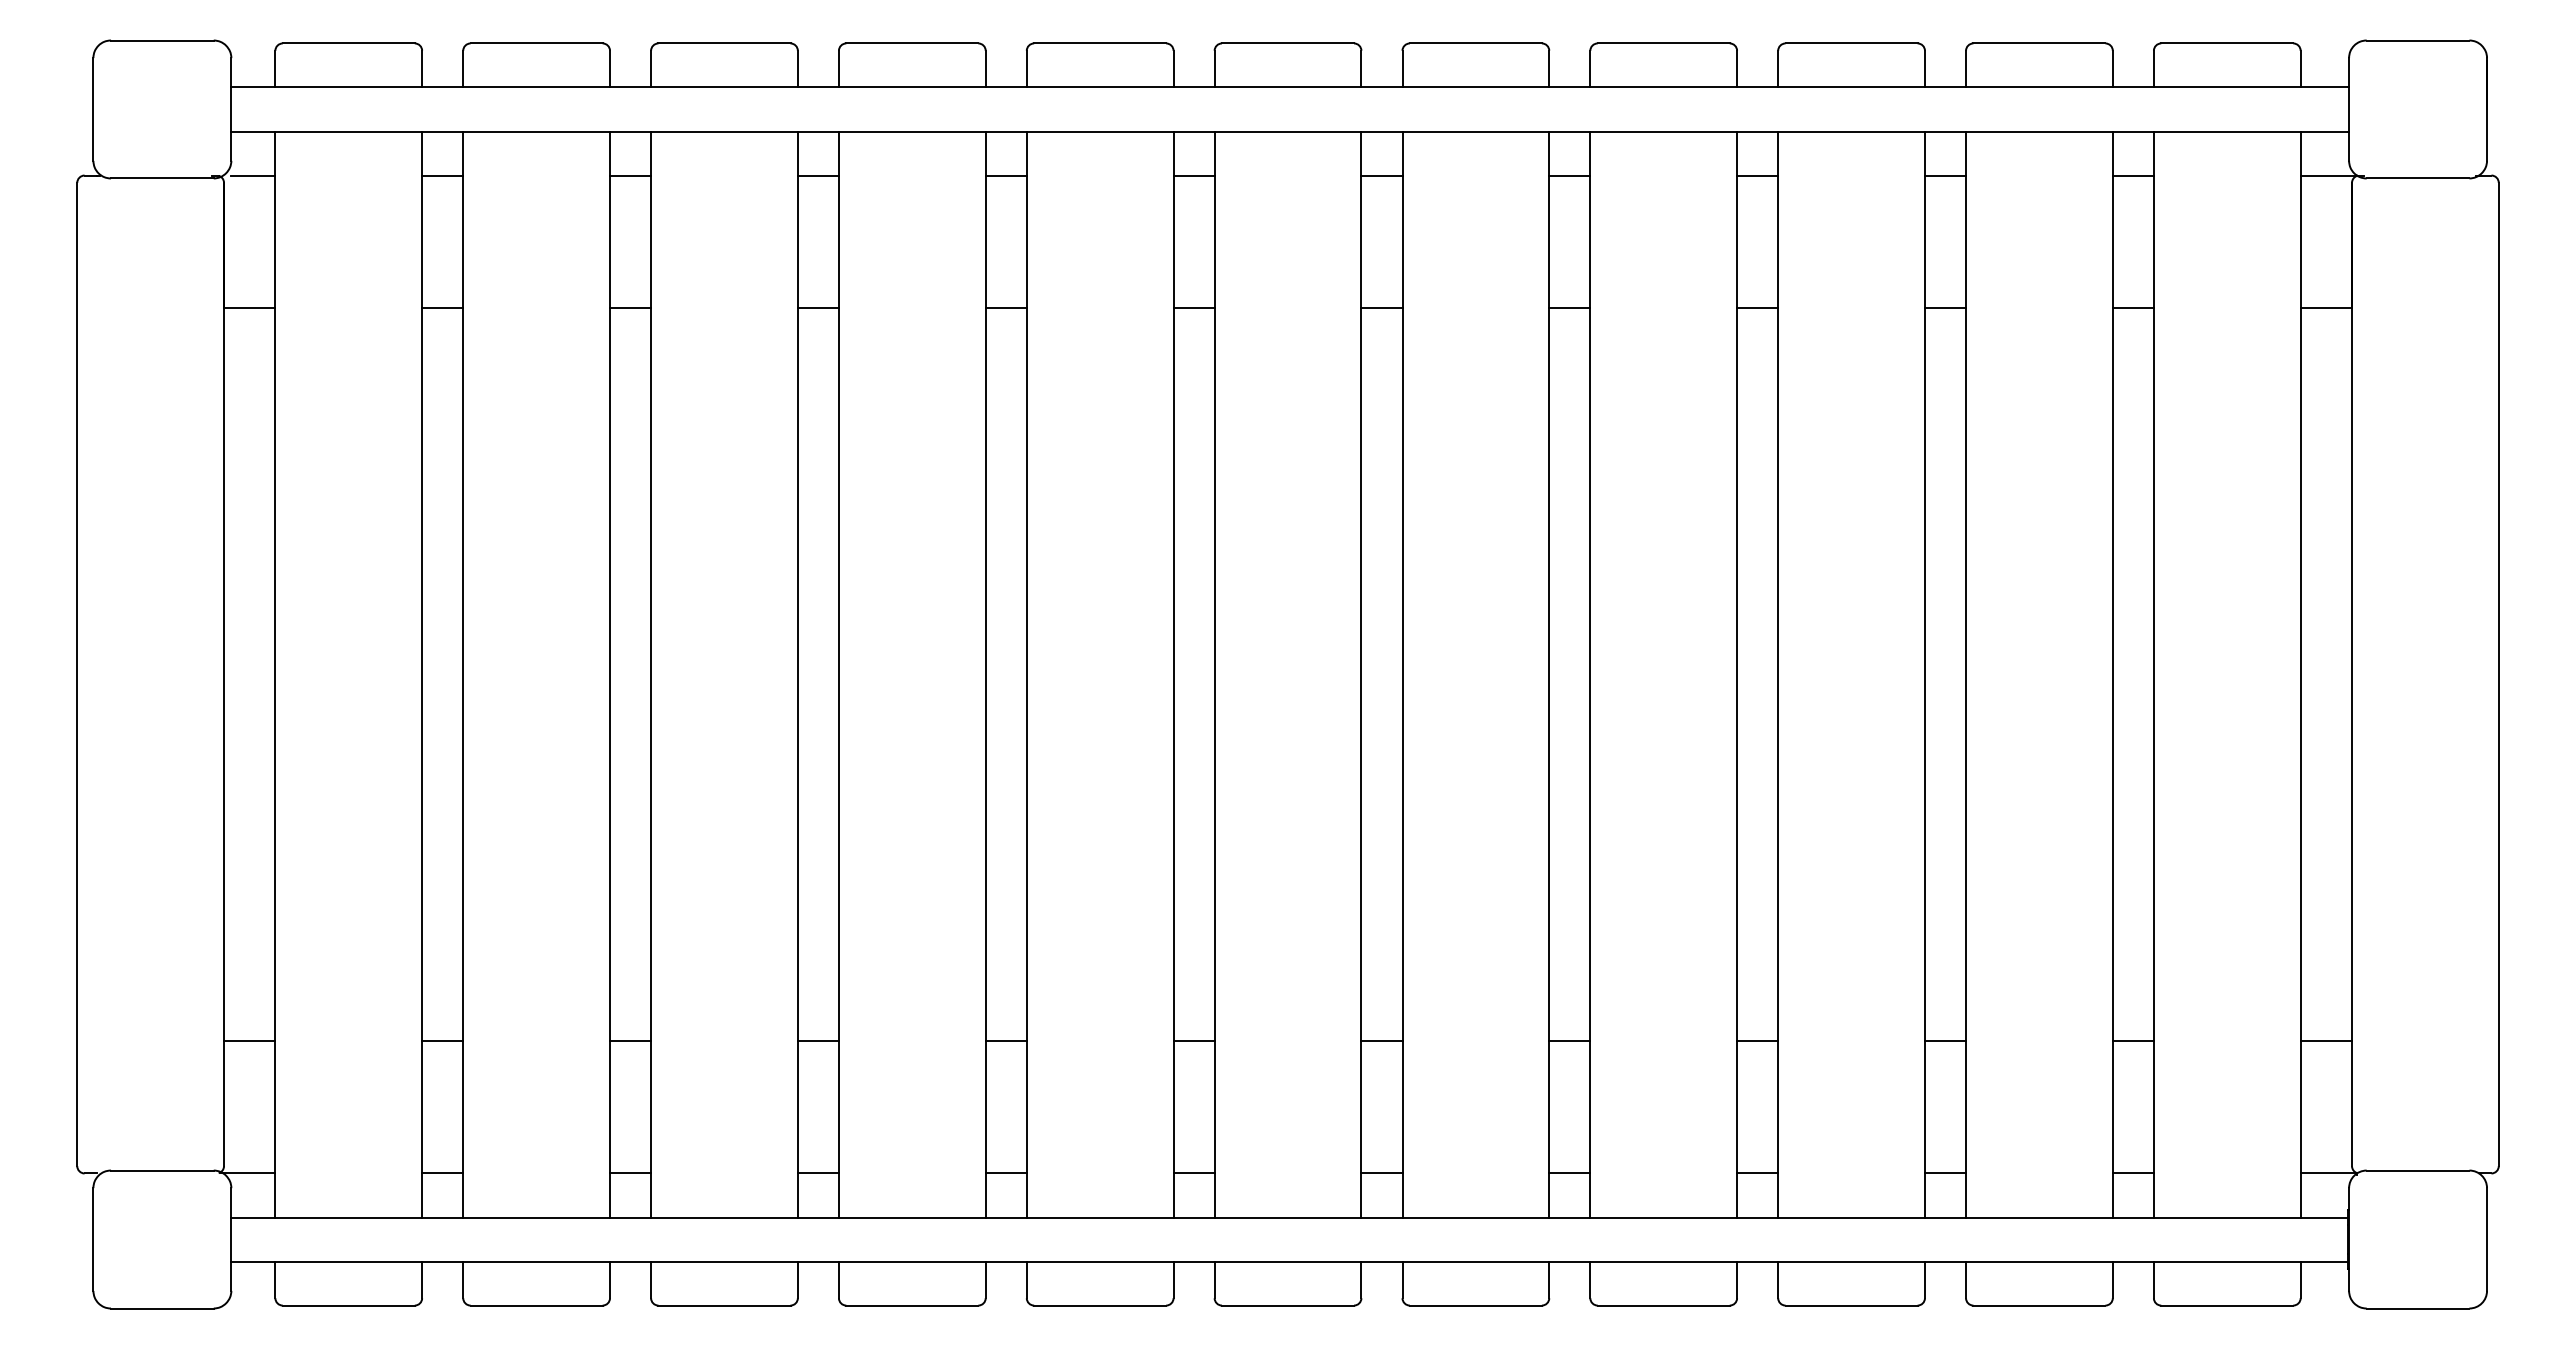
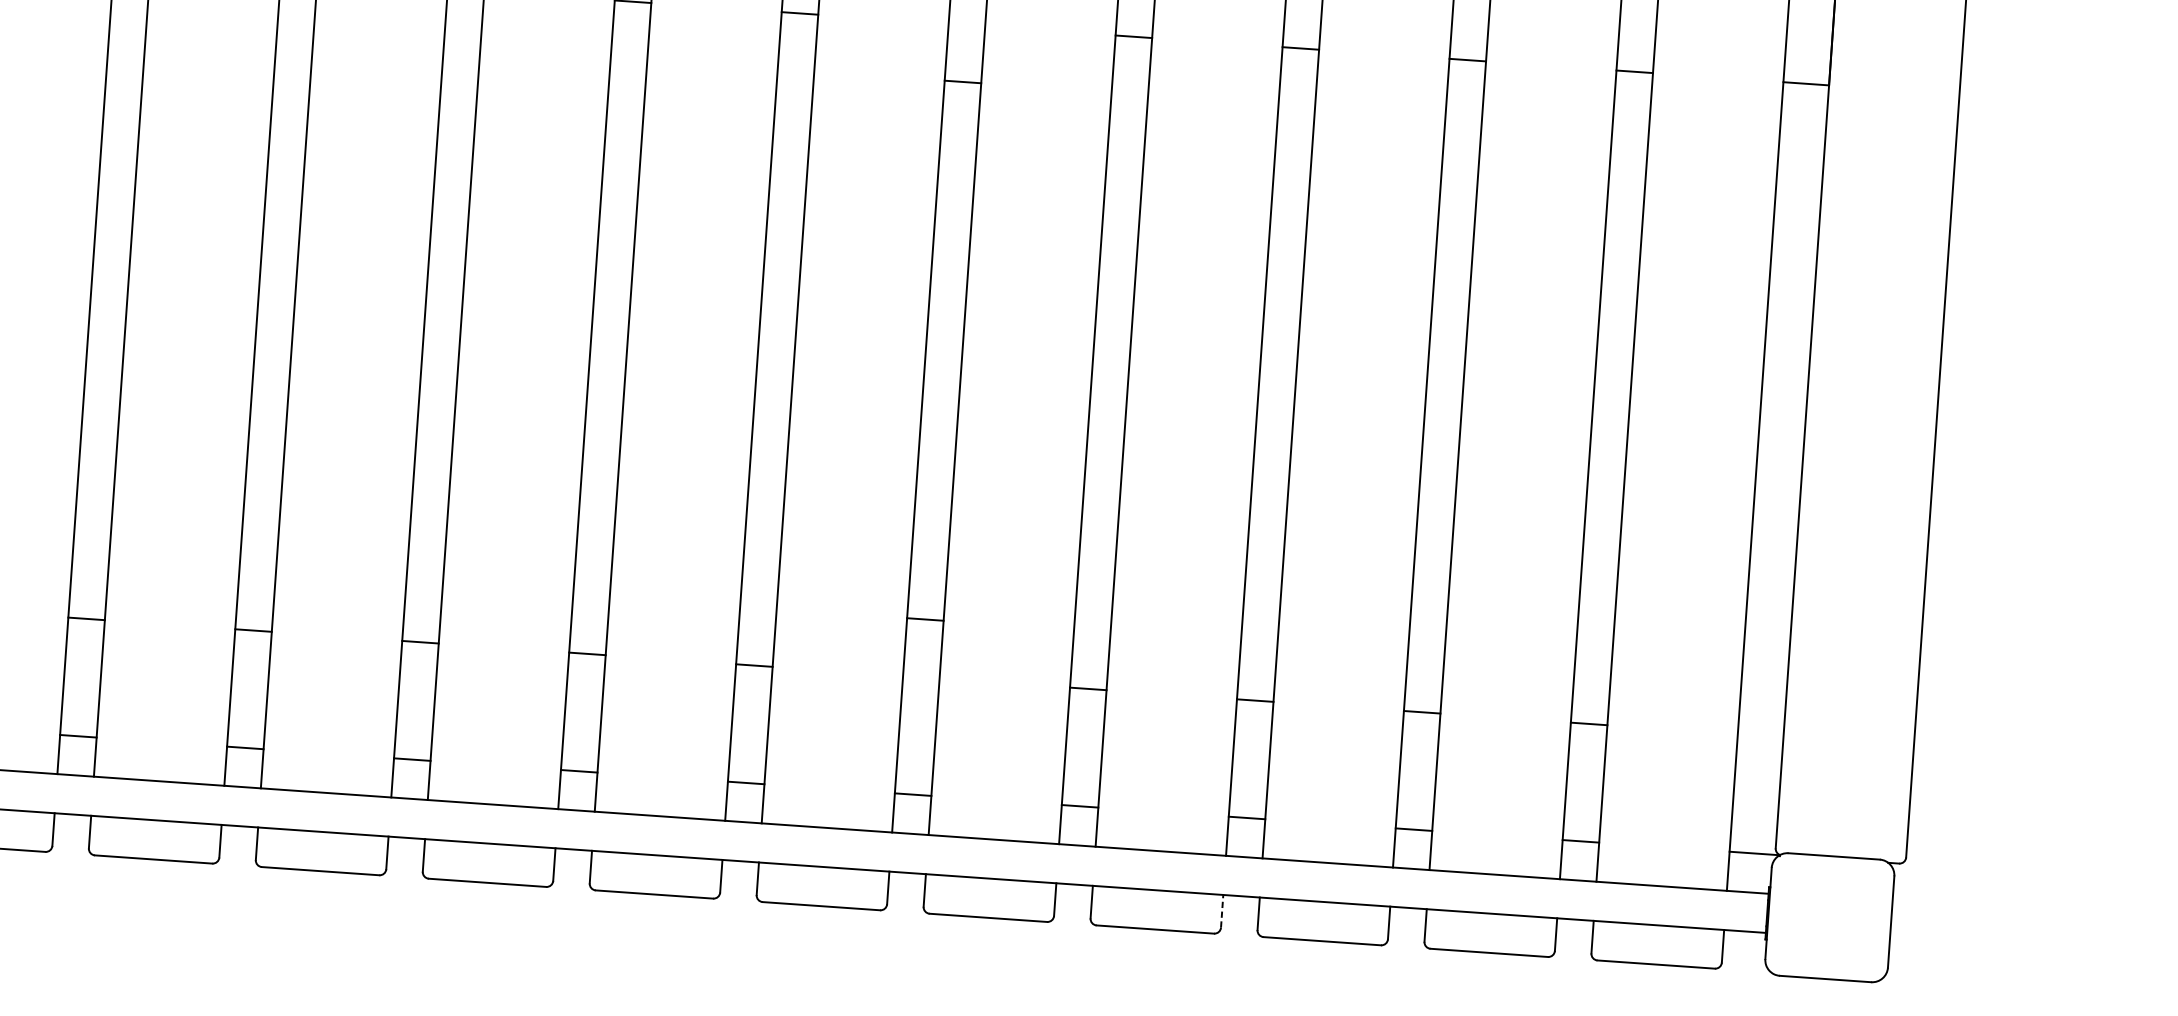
line: (1381, 307) -> (962, 81), moved
line: (1381, 1041) -> (924, 619), moved
line: (2326, 1041) -> (1760, 736), removed
line: (1737, 1279) -> (1222, 910), solid -> dashed

